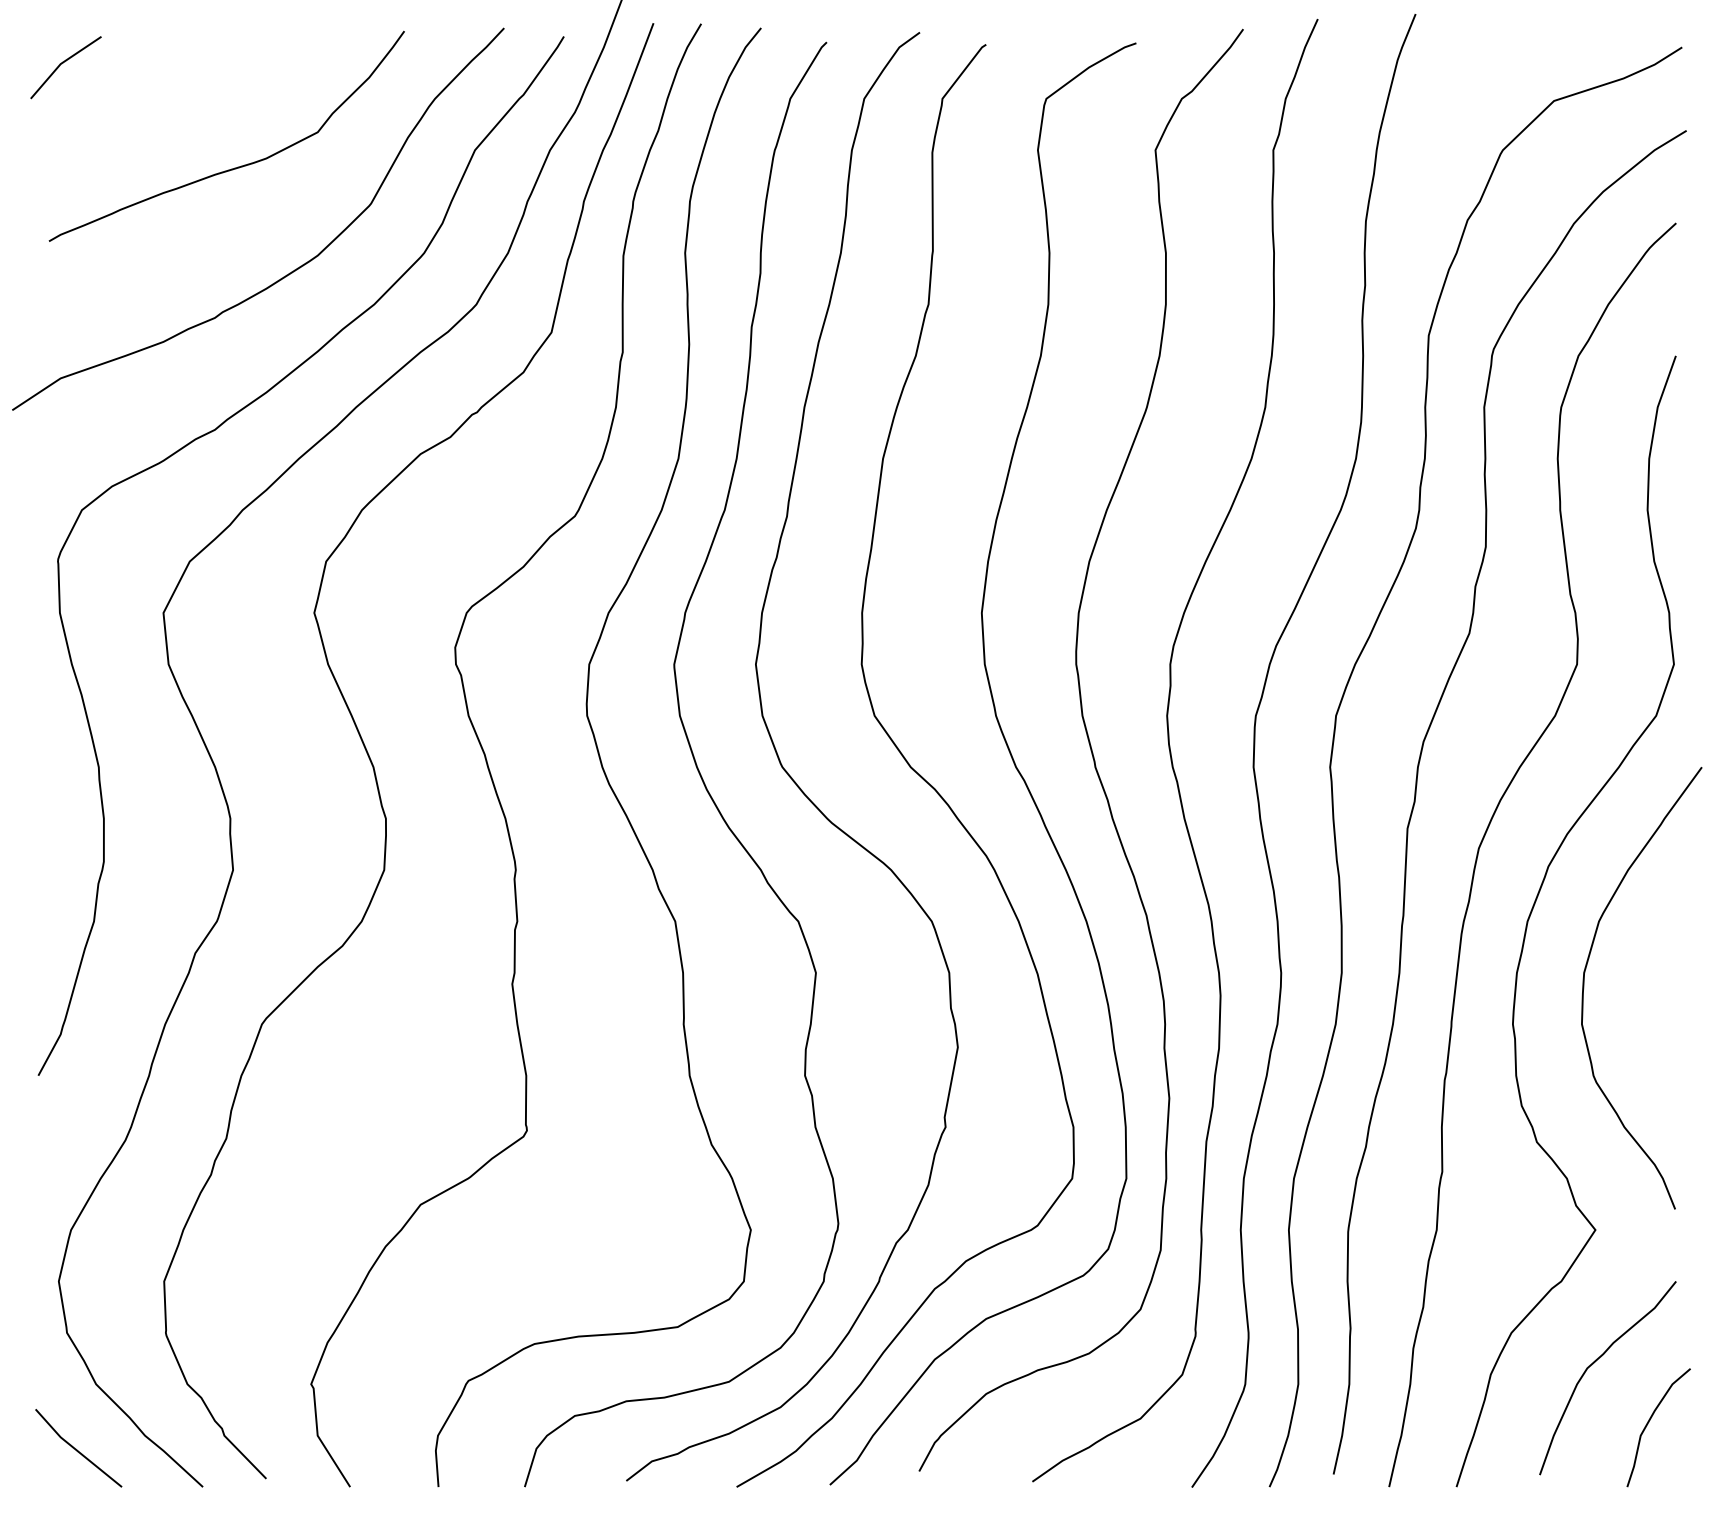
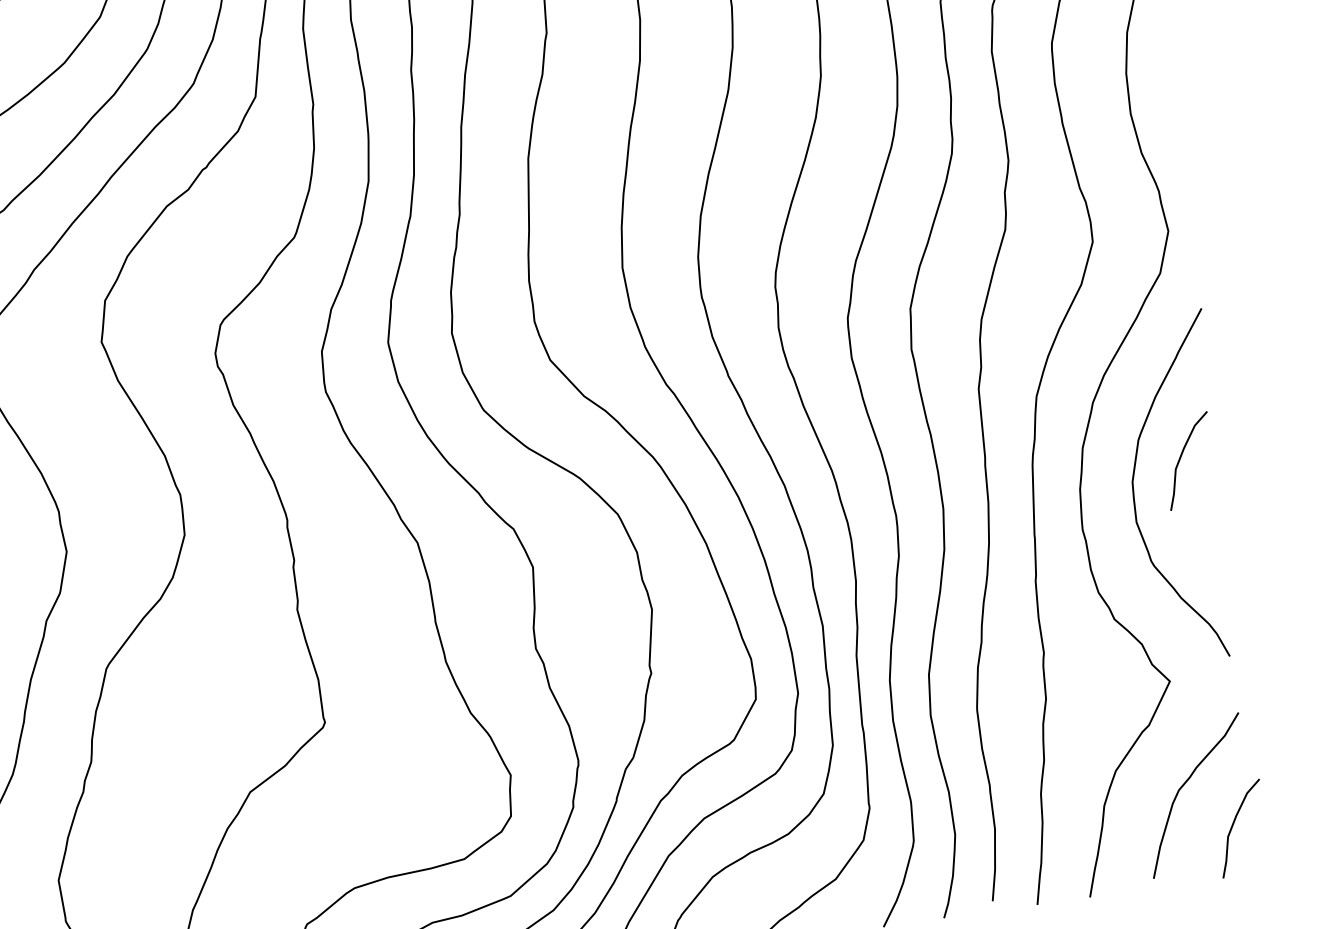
curve: (1649, 951) -> (1181, 458), added

